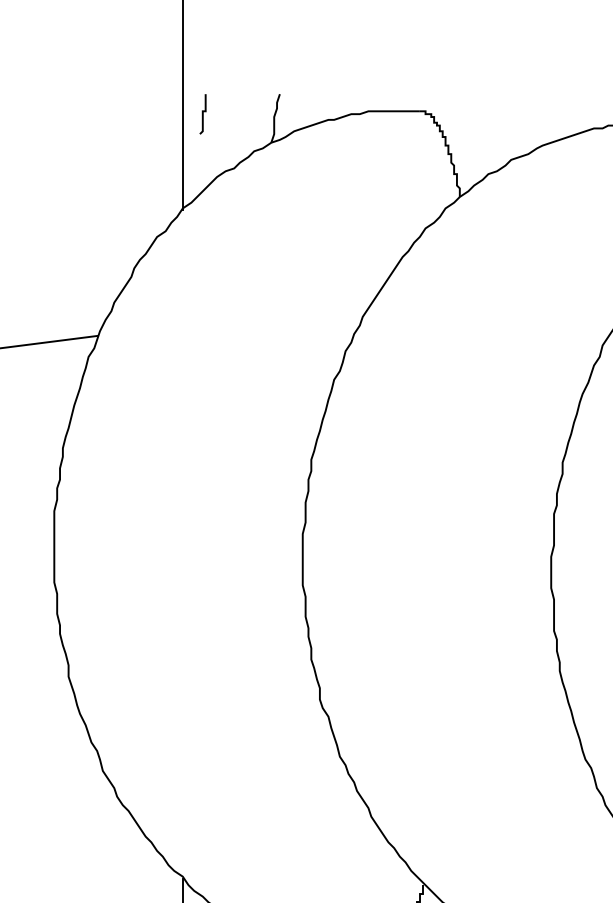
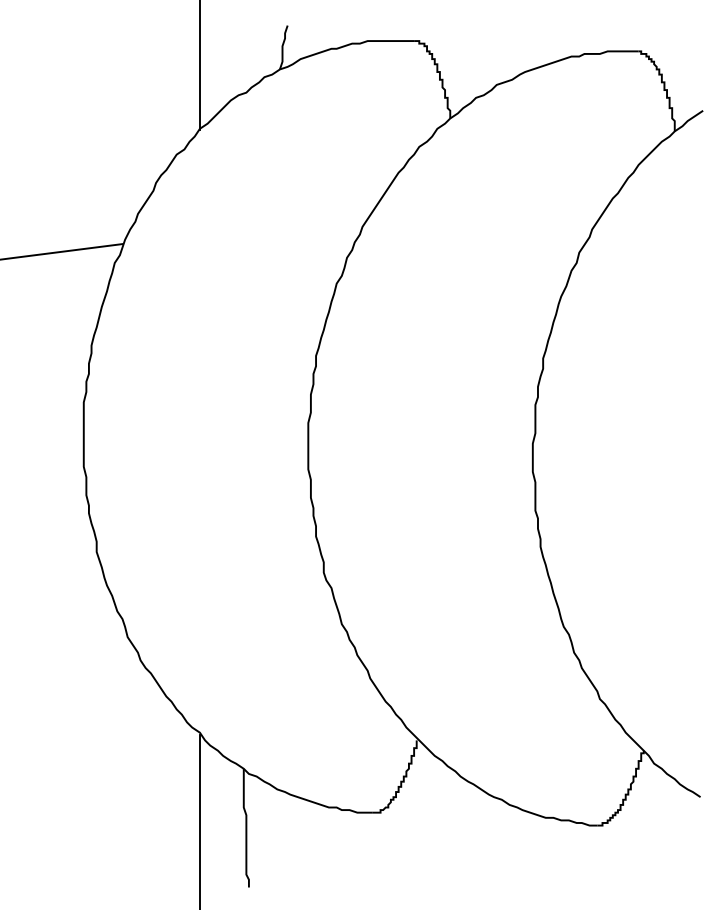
curve: (203, 114) -> (218, 43), removed

